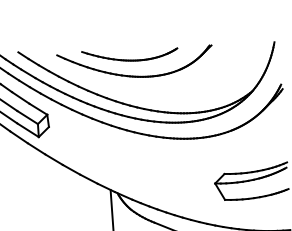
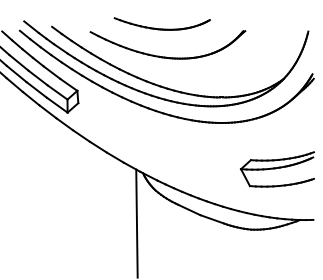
part: (129, 54) -> (161, 23), moved

